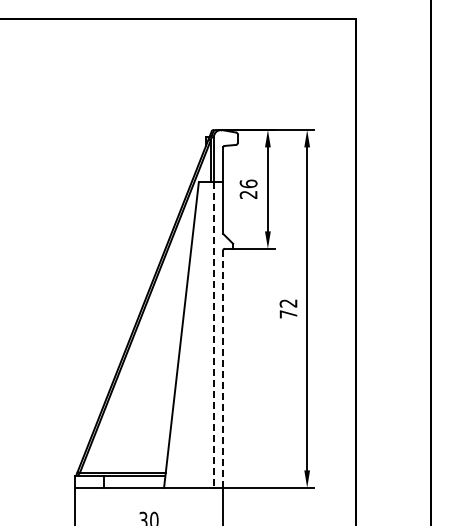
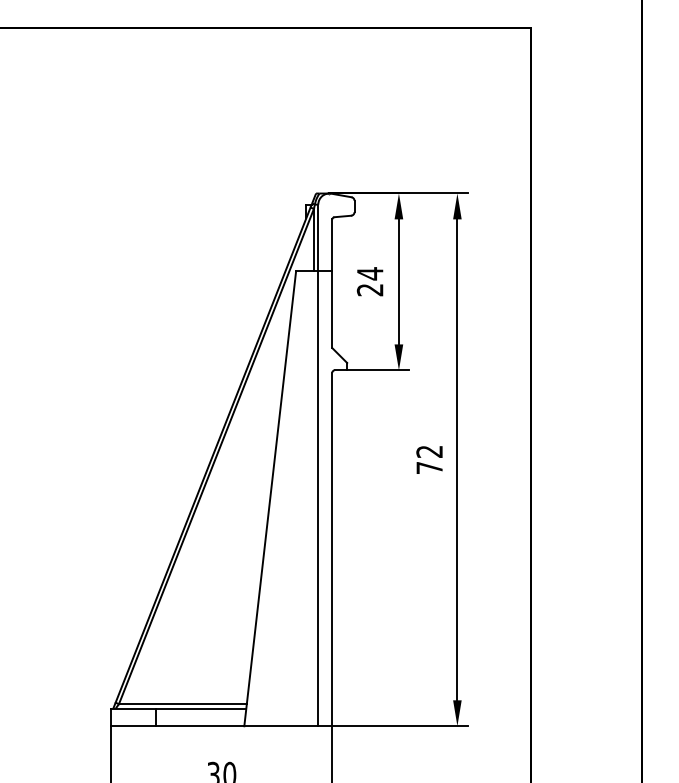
text: (248, 183) -> (370, 273), 26 -> 24
line: (213, 335) -> (317, 499), dashed -> solid
line: (223, 369) -> (332, 550), dashed -> solid

